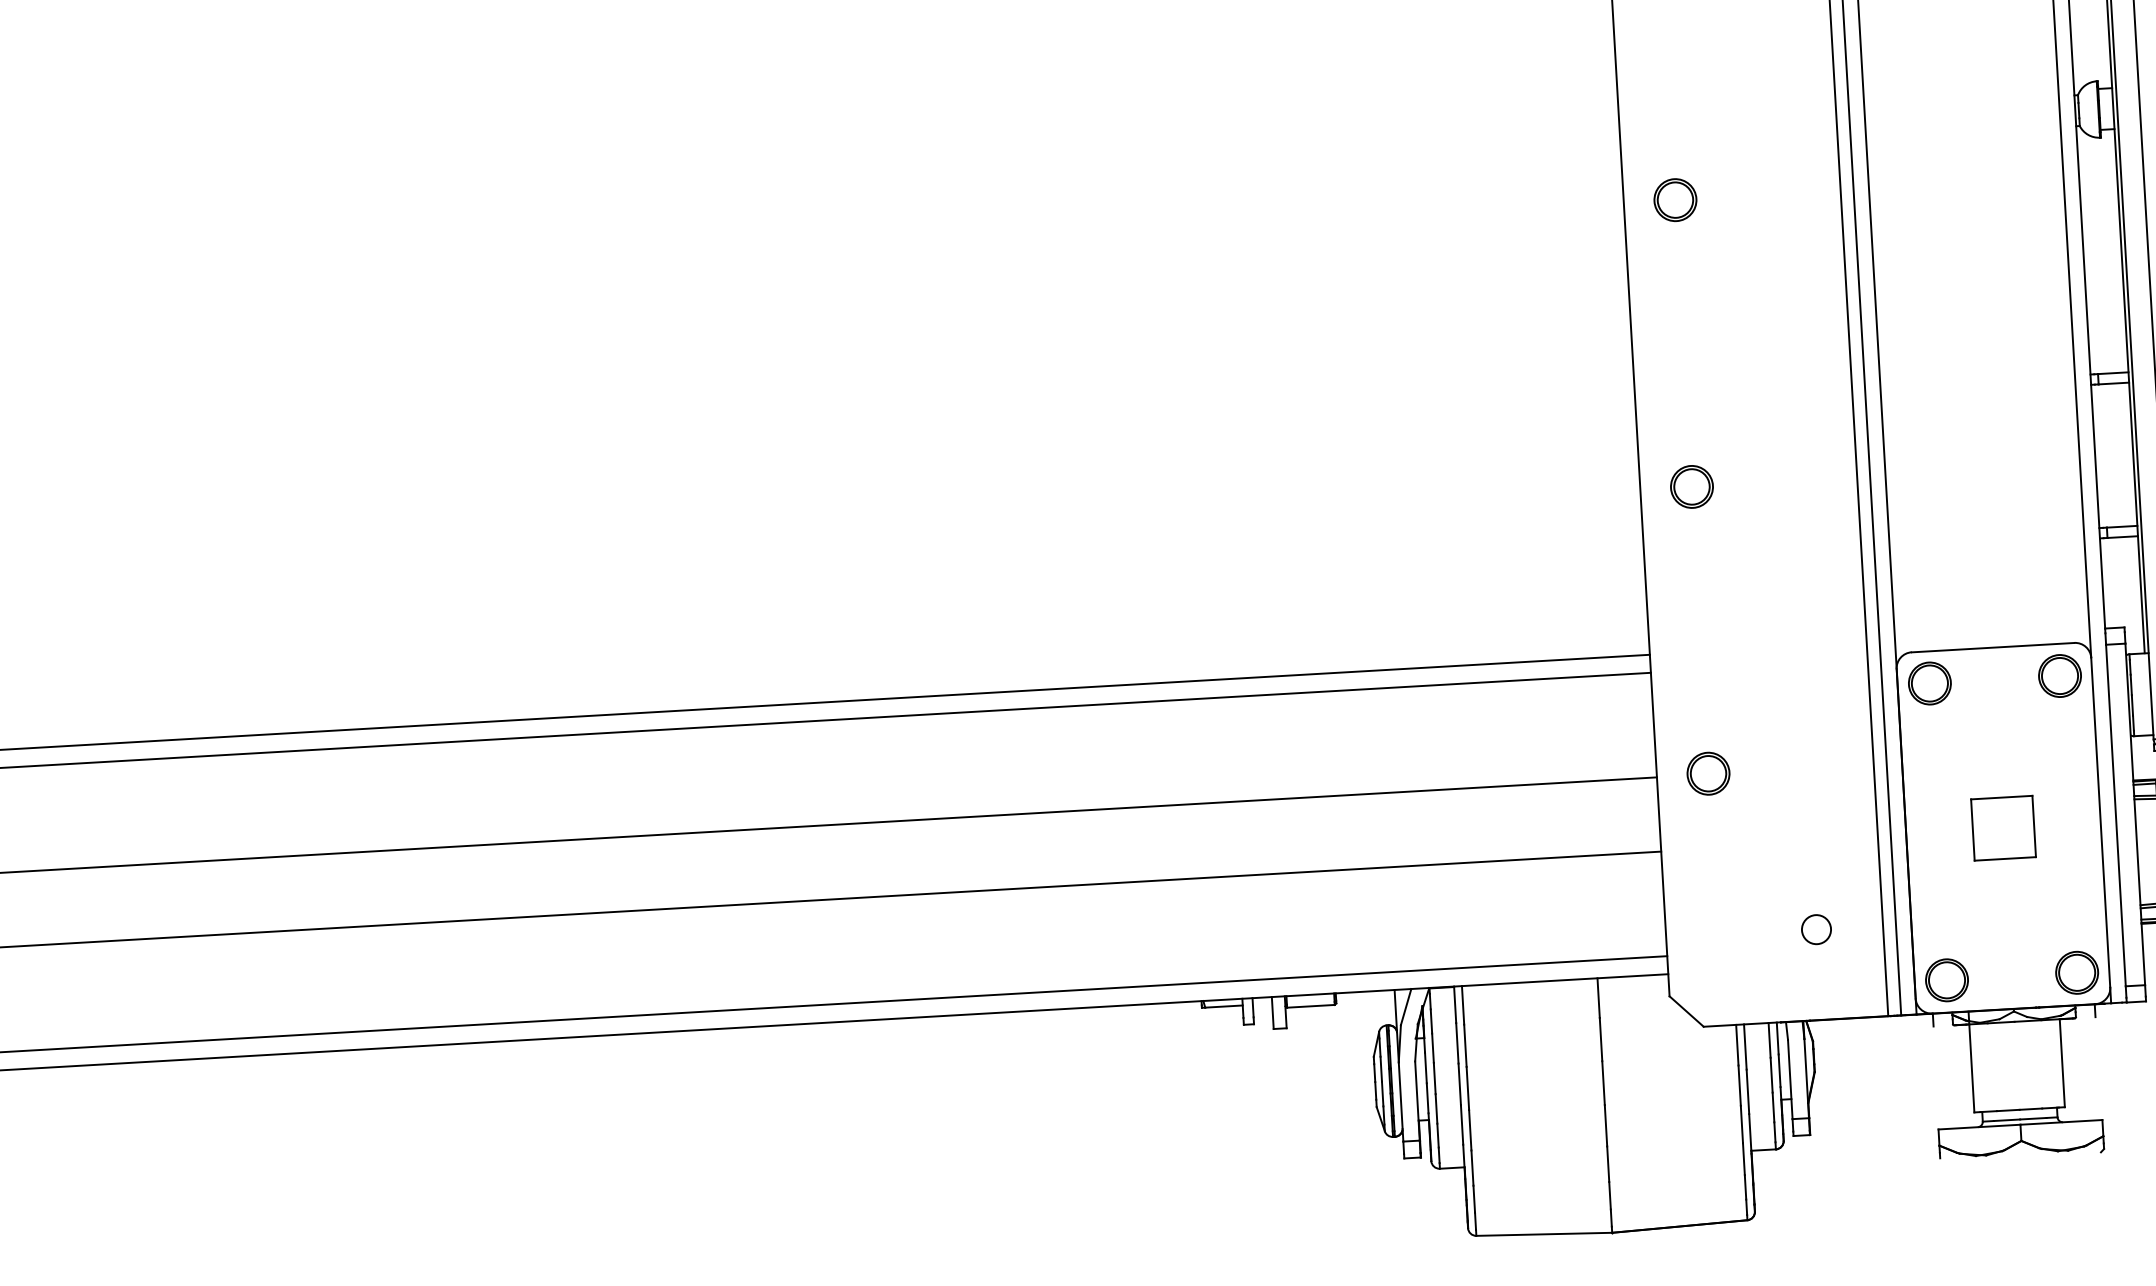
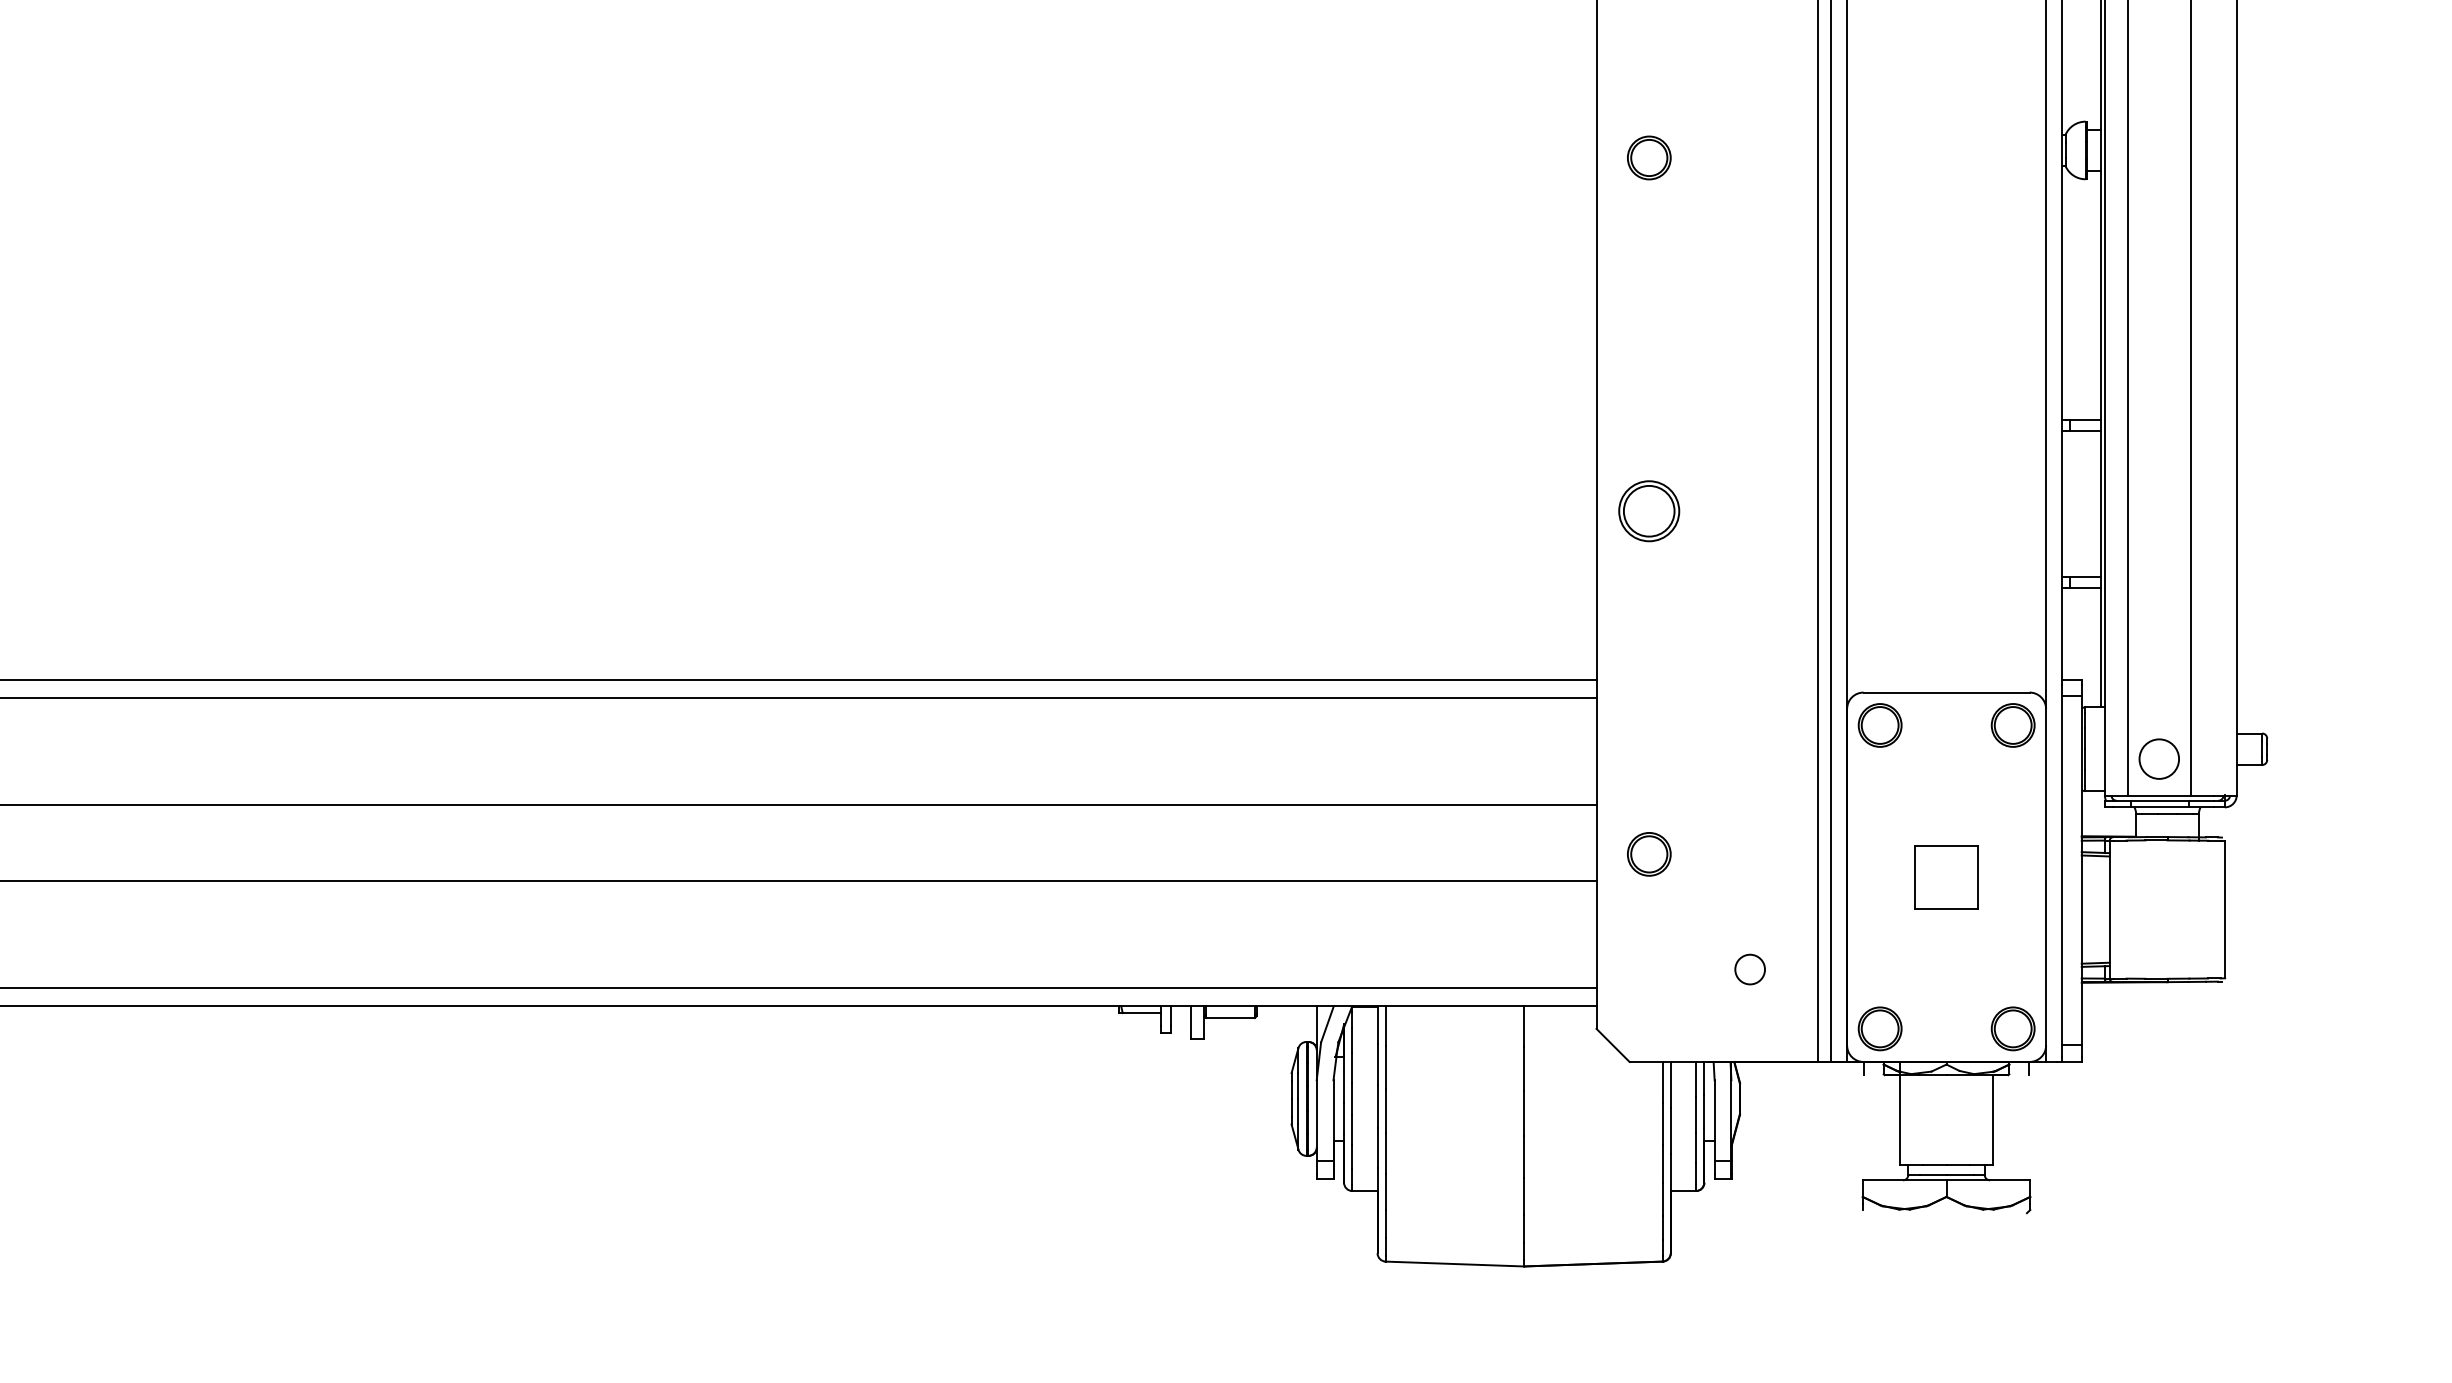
part: (1675, 199) -> (1649, 157), moved
part: (1692, 486) -> (1649, 510), size x1.4
part: (1708, 773) -> (1649, 854), moved

